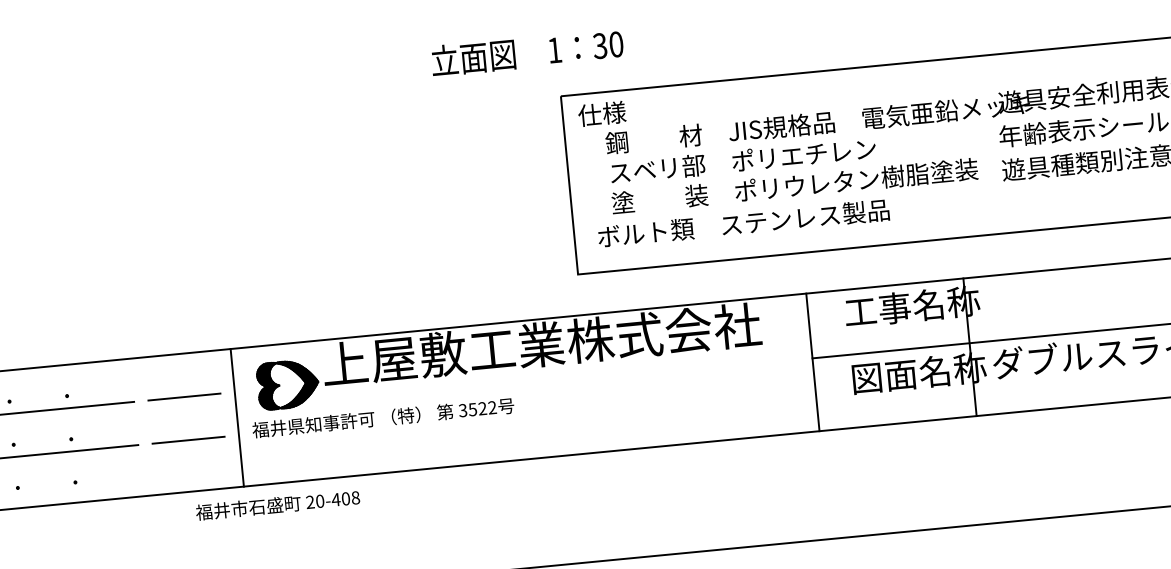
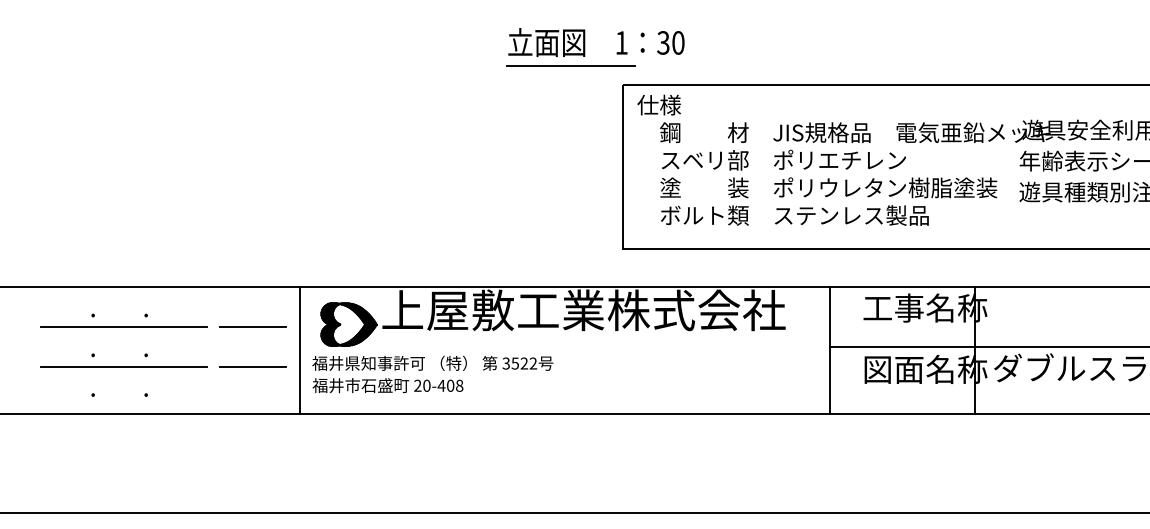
line: (501, 81) -> (570, 66), added
text: (743, 223) -> (794, 215), moved
text: (277, 505) -> (387, 385), moved

